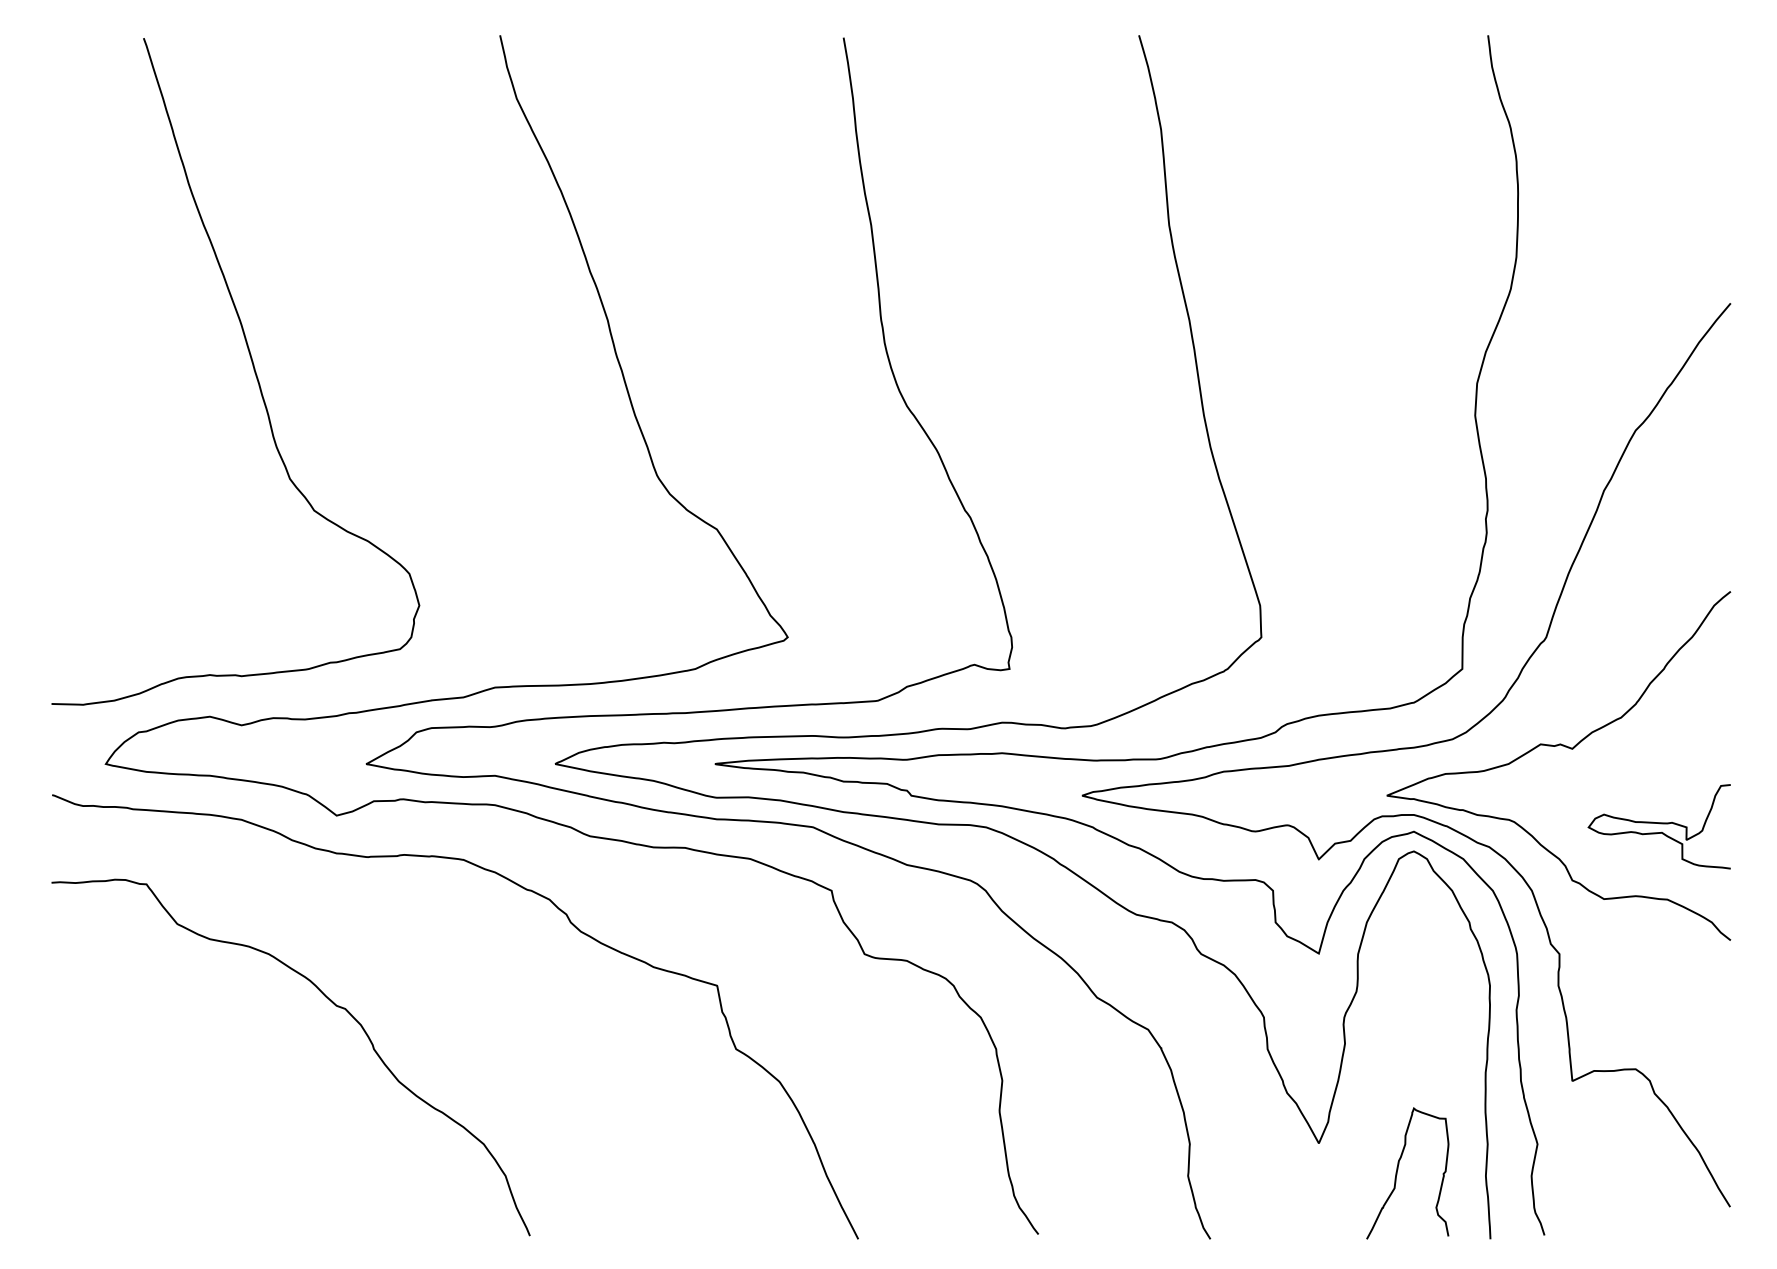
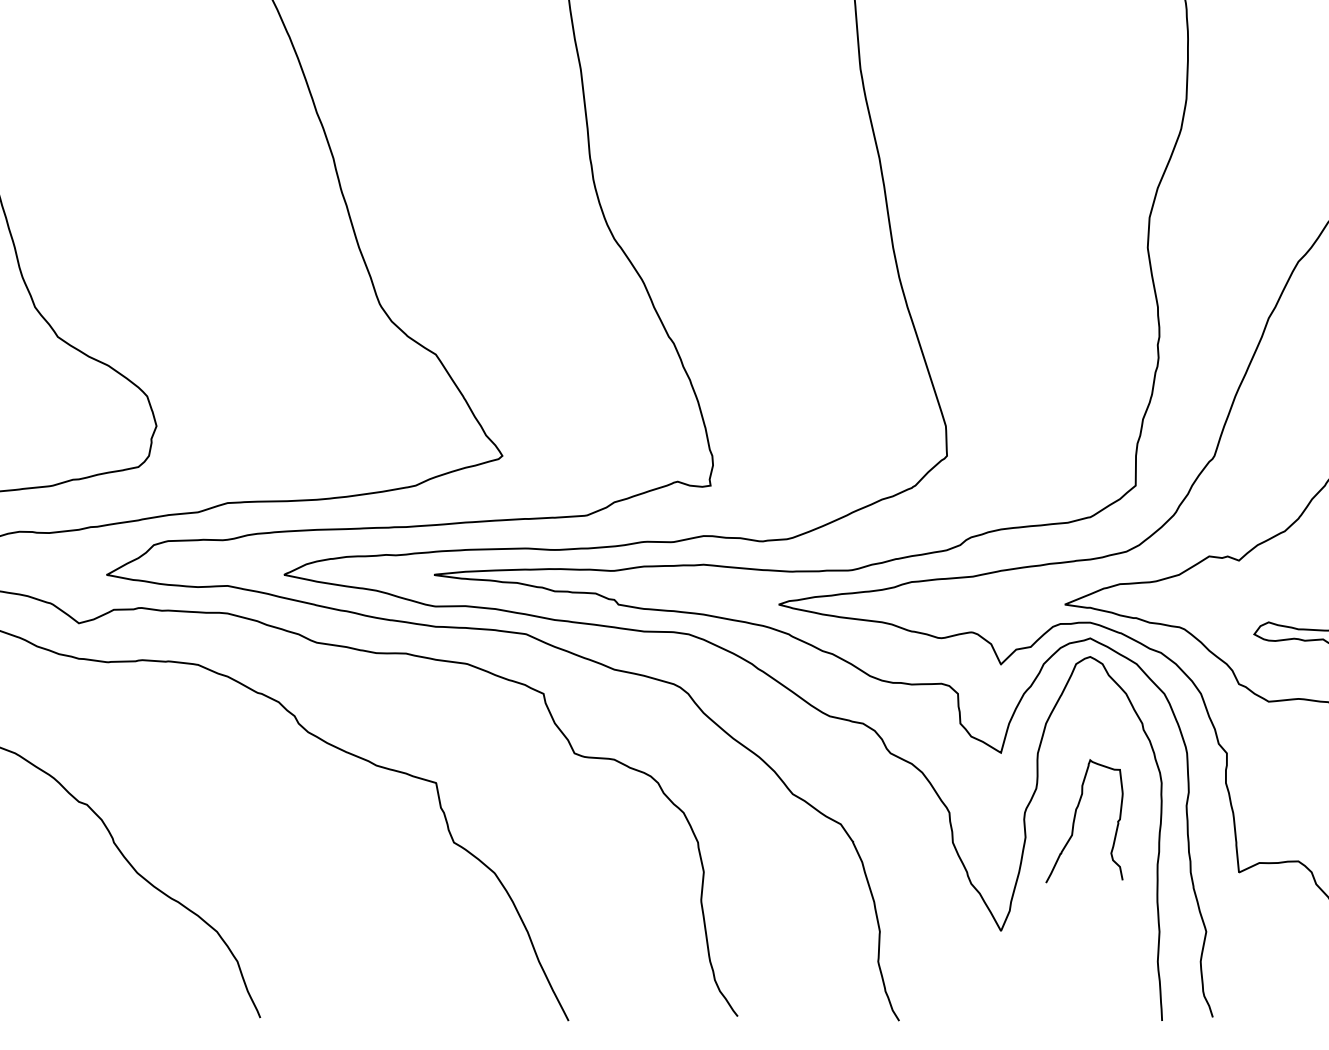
curve: (1398, 1169) -> (1075, 817), moved

